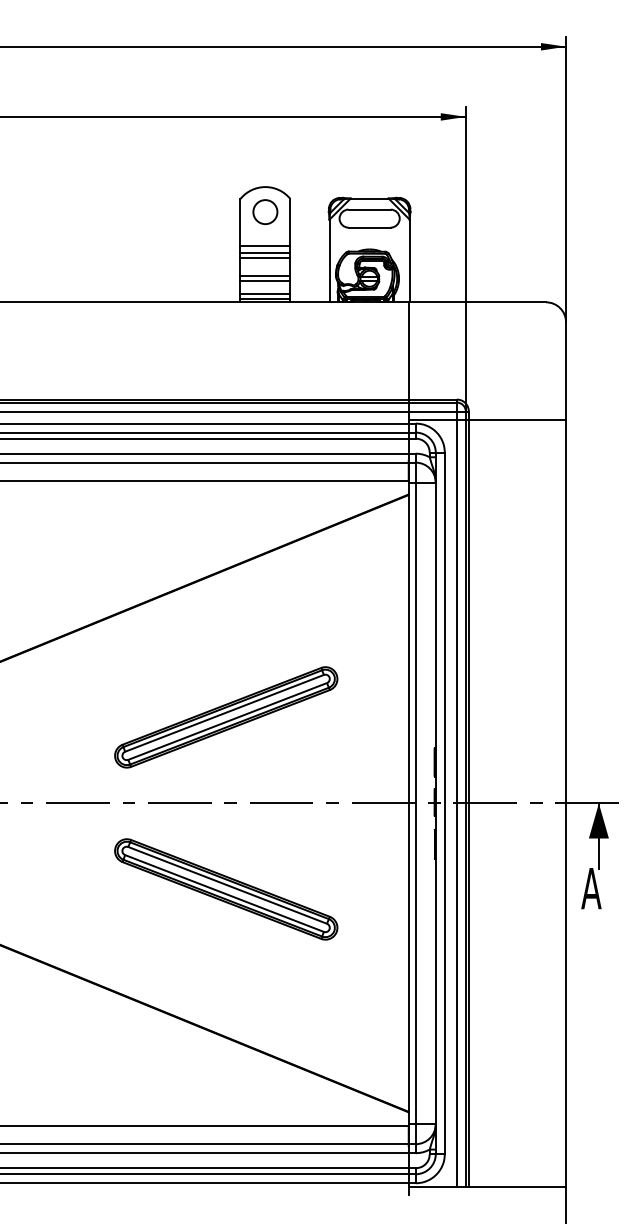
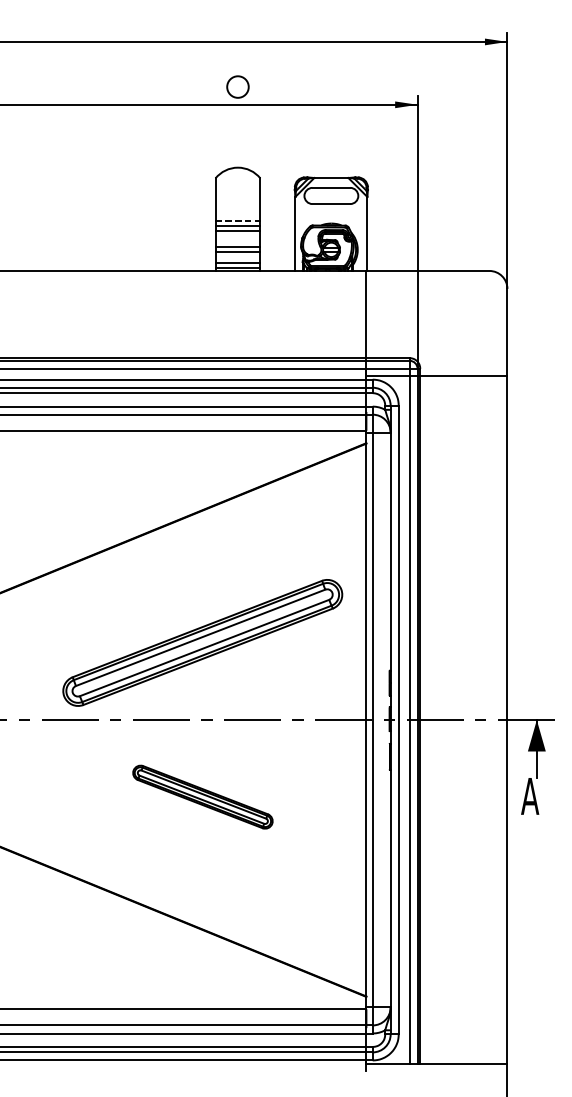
circle: (265, 211) -> (238, 86), moved
line: (265, 246) -> (238, 220), solid -> dashed
part: (226, 717) -> (203, 643), size x1.4
part: (226, 889) -> (203, 797), size x0.7

